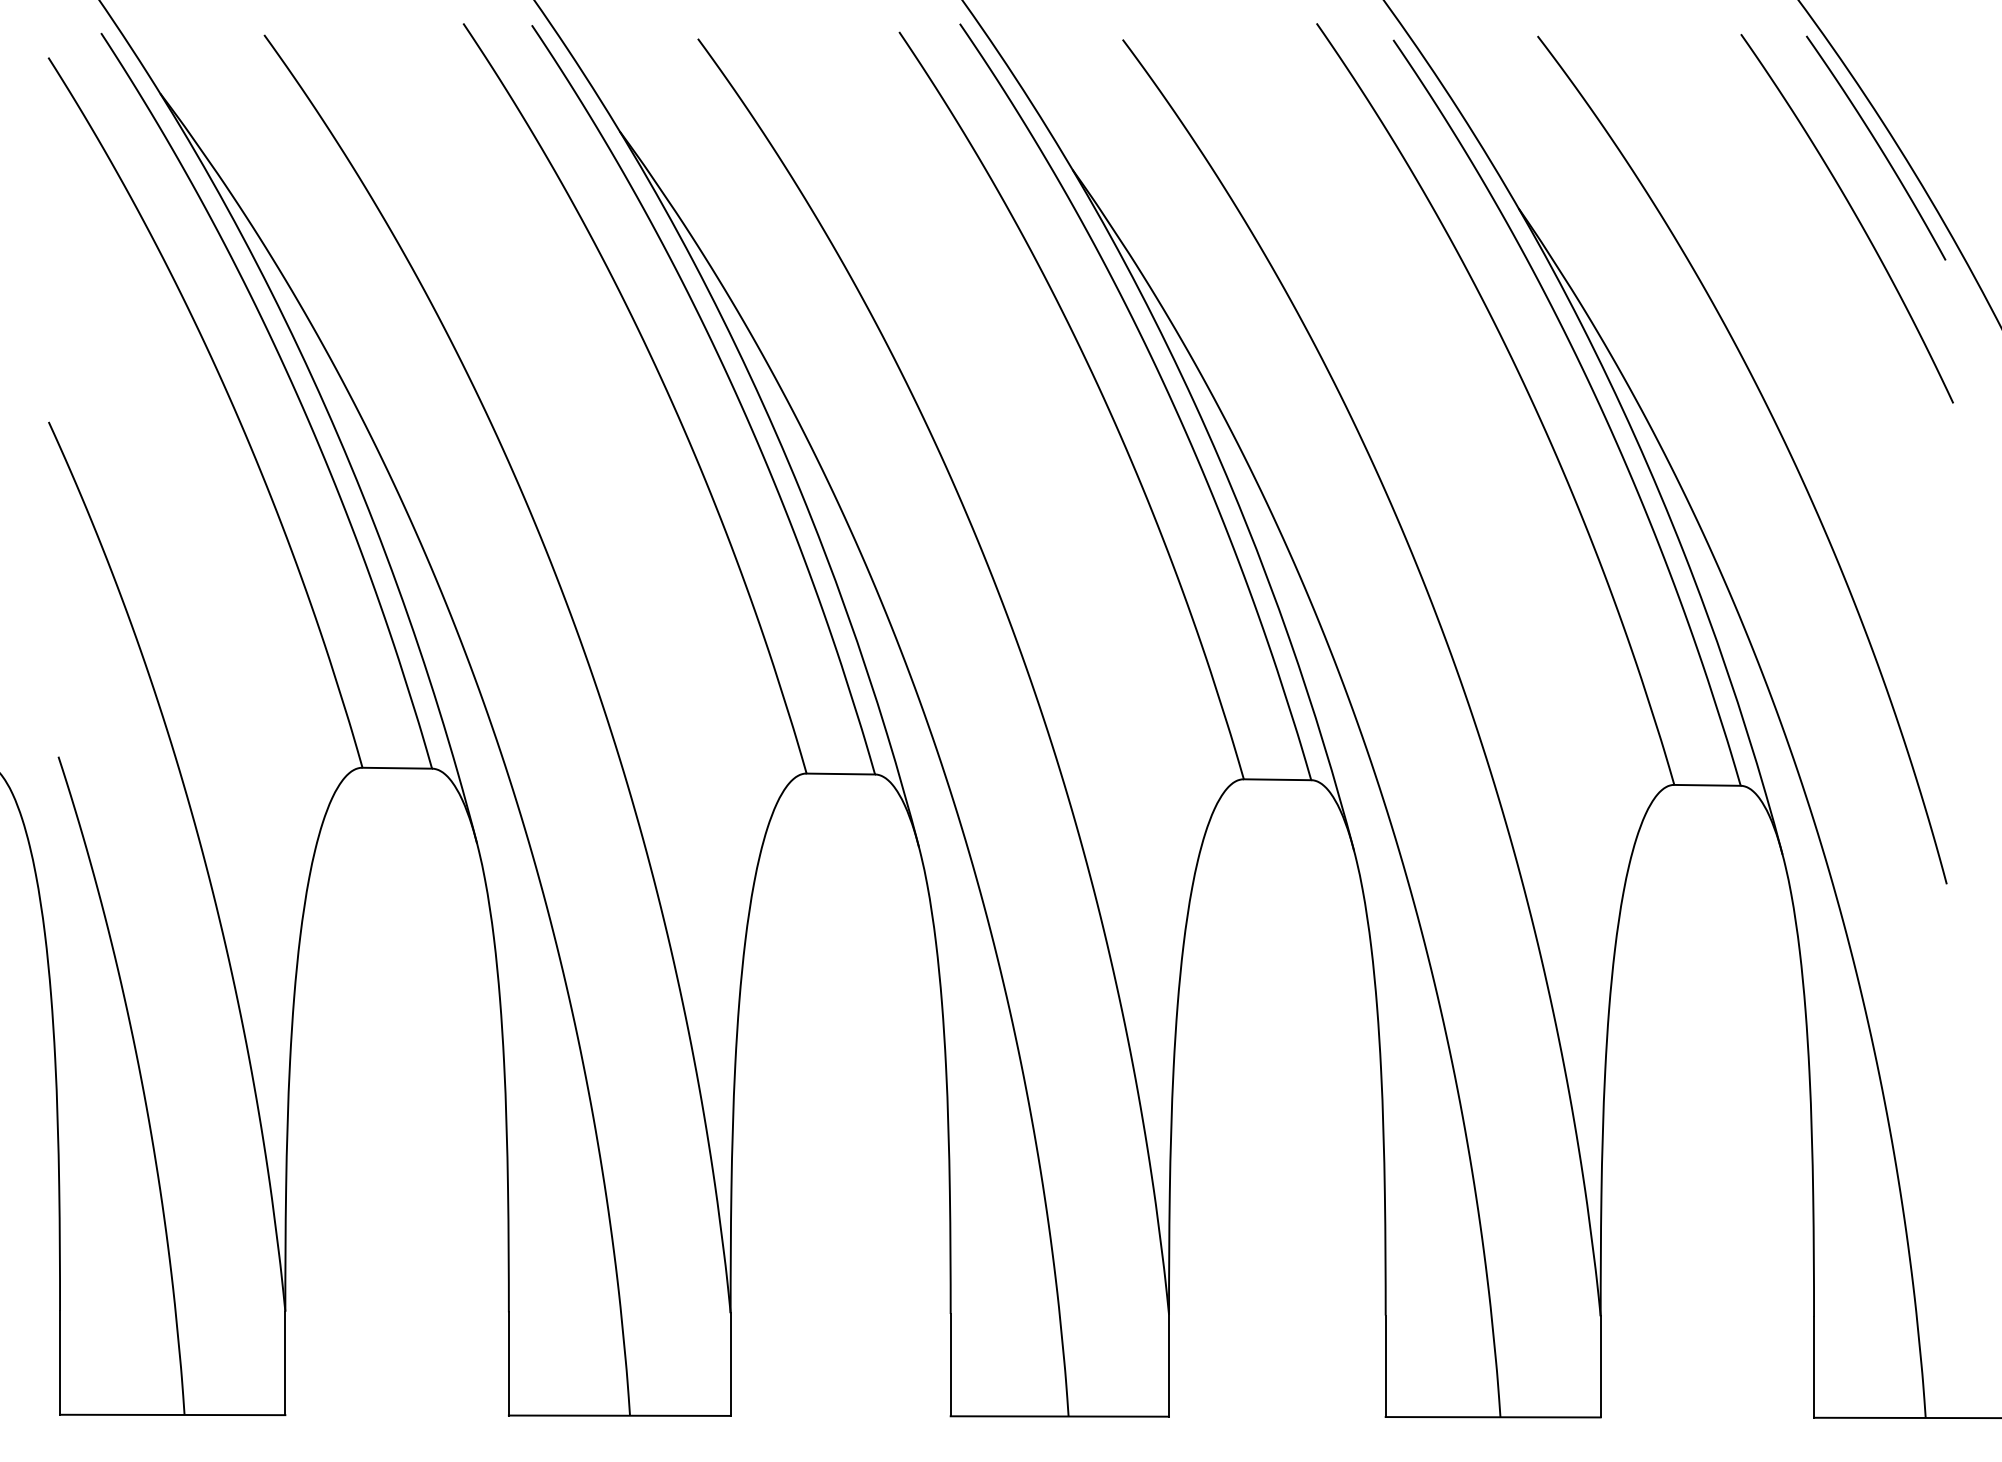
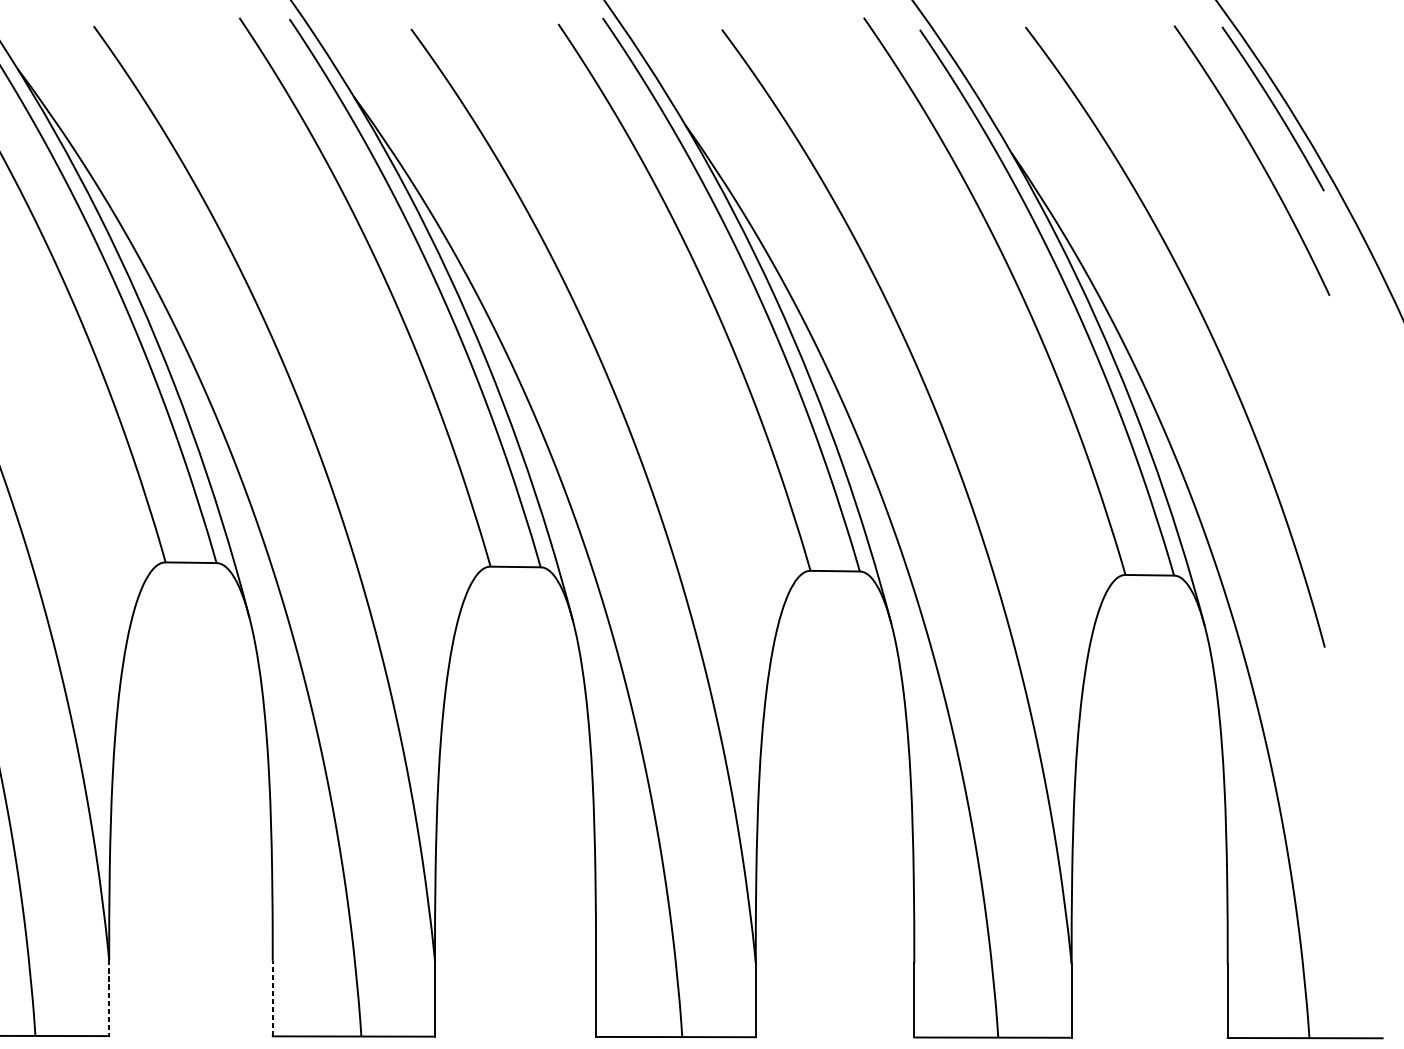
line: (285, 1363) -> (109, 998), solid -> dashed
line: (508, 1363) -> (272, 998), solid -> dashed

